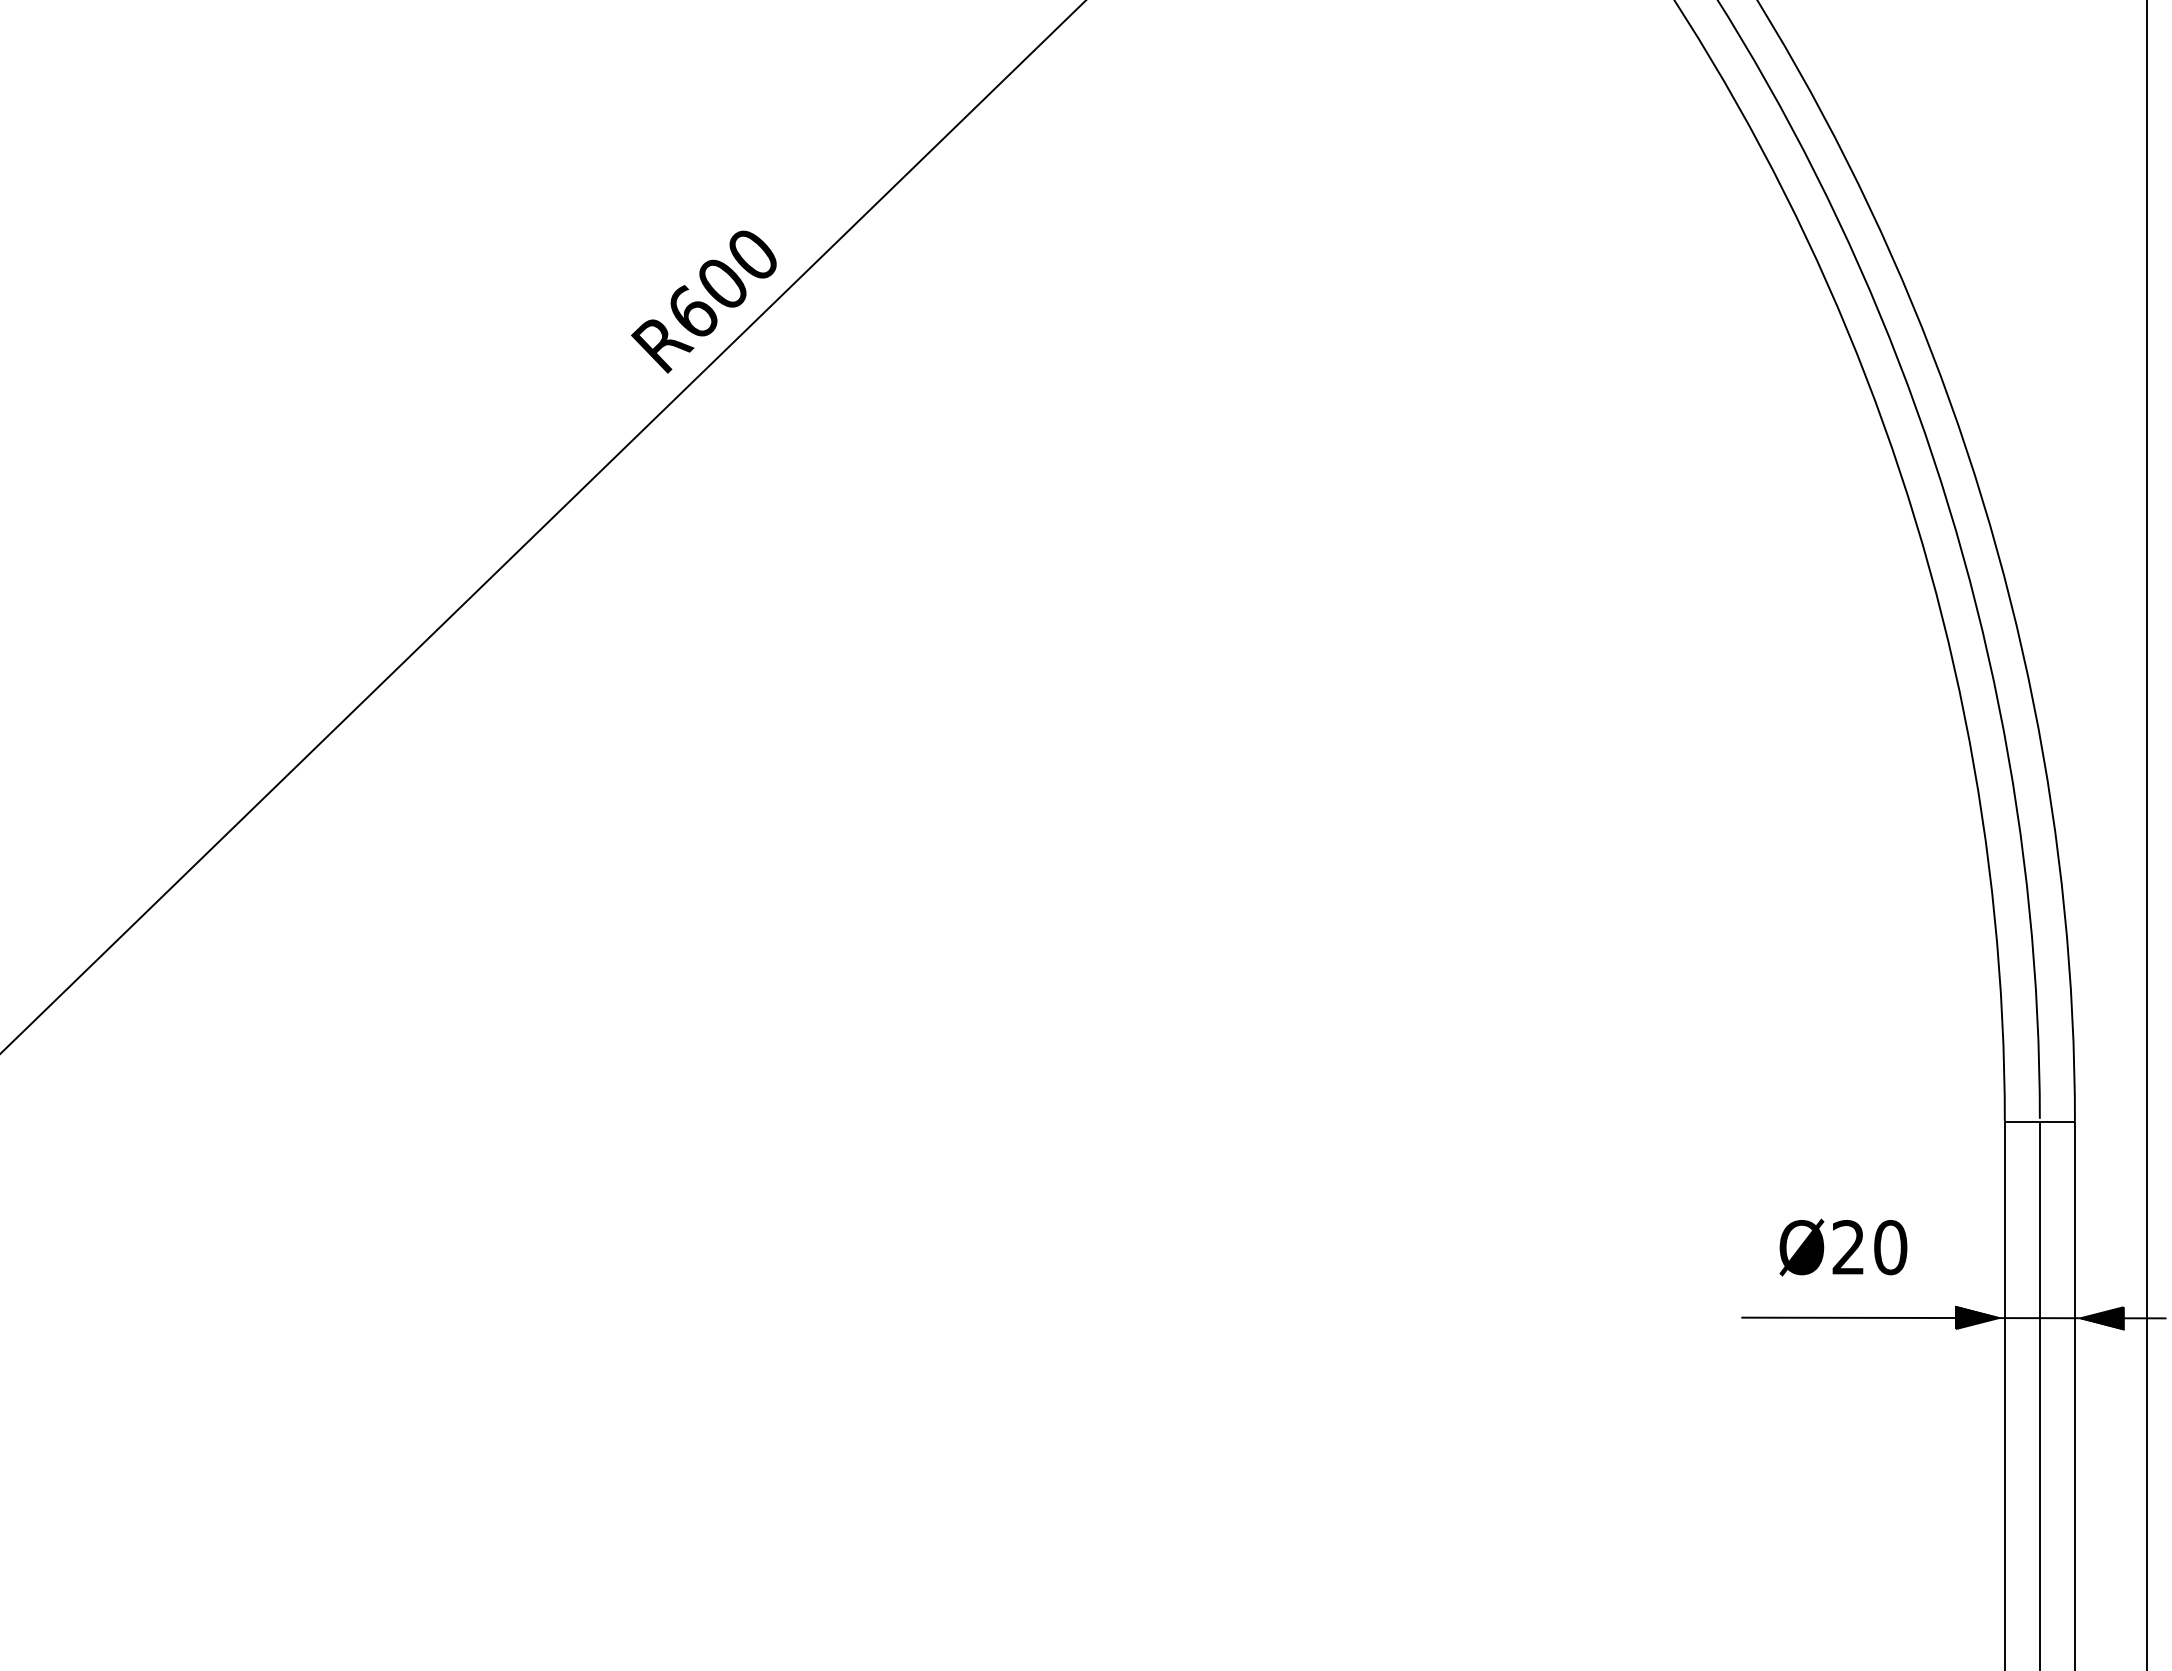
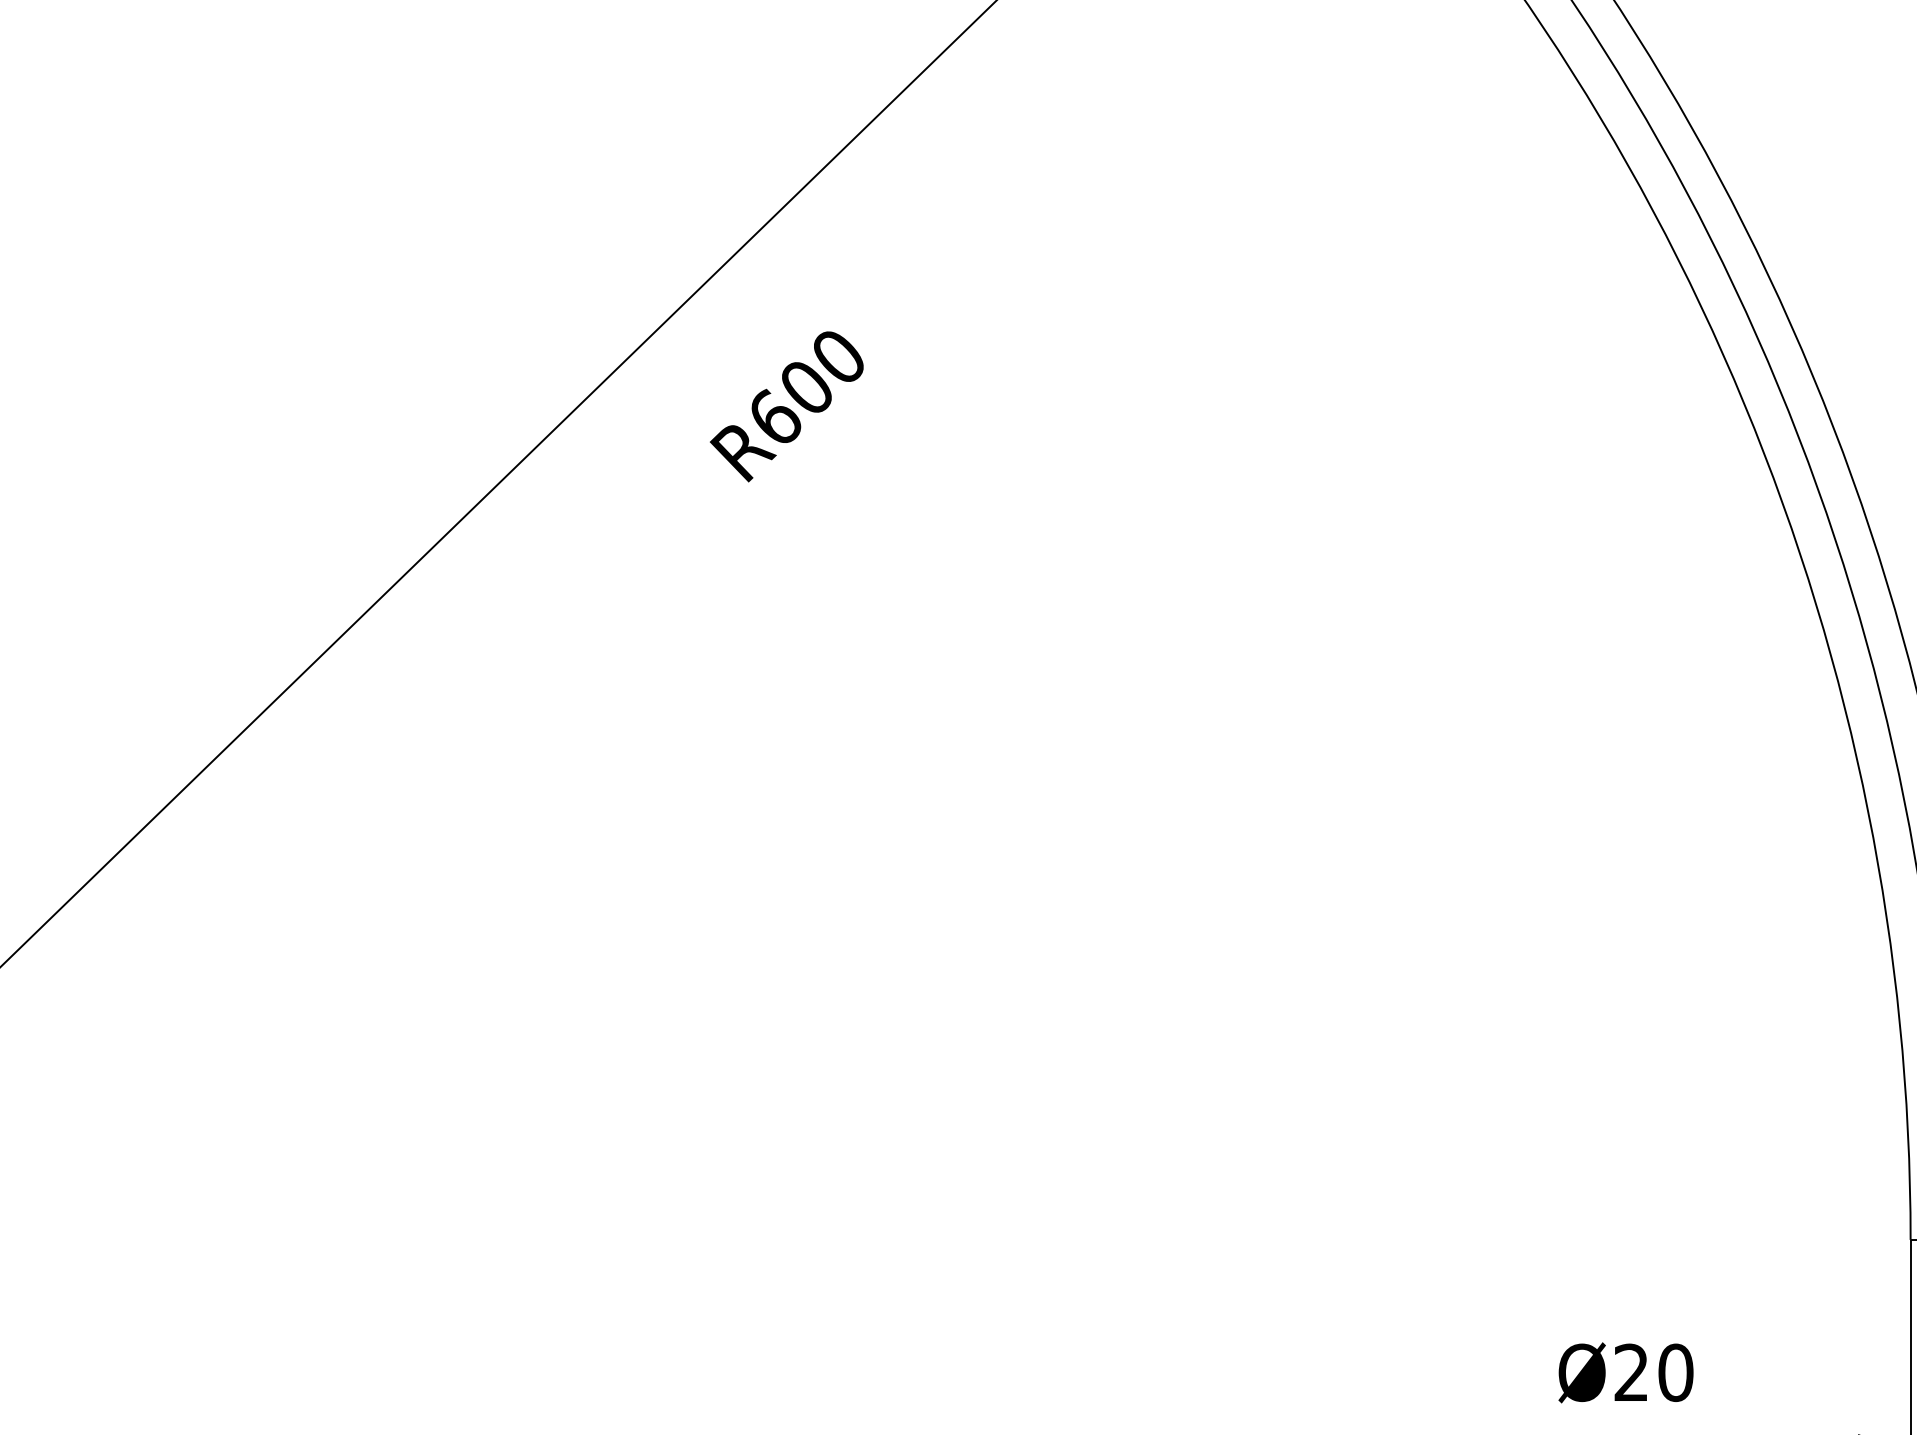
text: (703, 301) -> (786, 406), moved
text: (1843, 1247) -> (1626, 1372), moved

